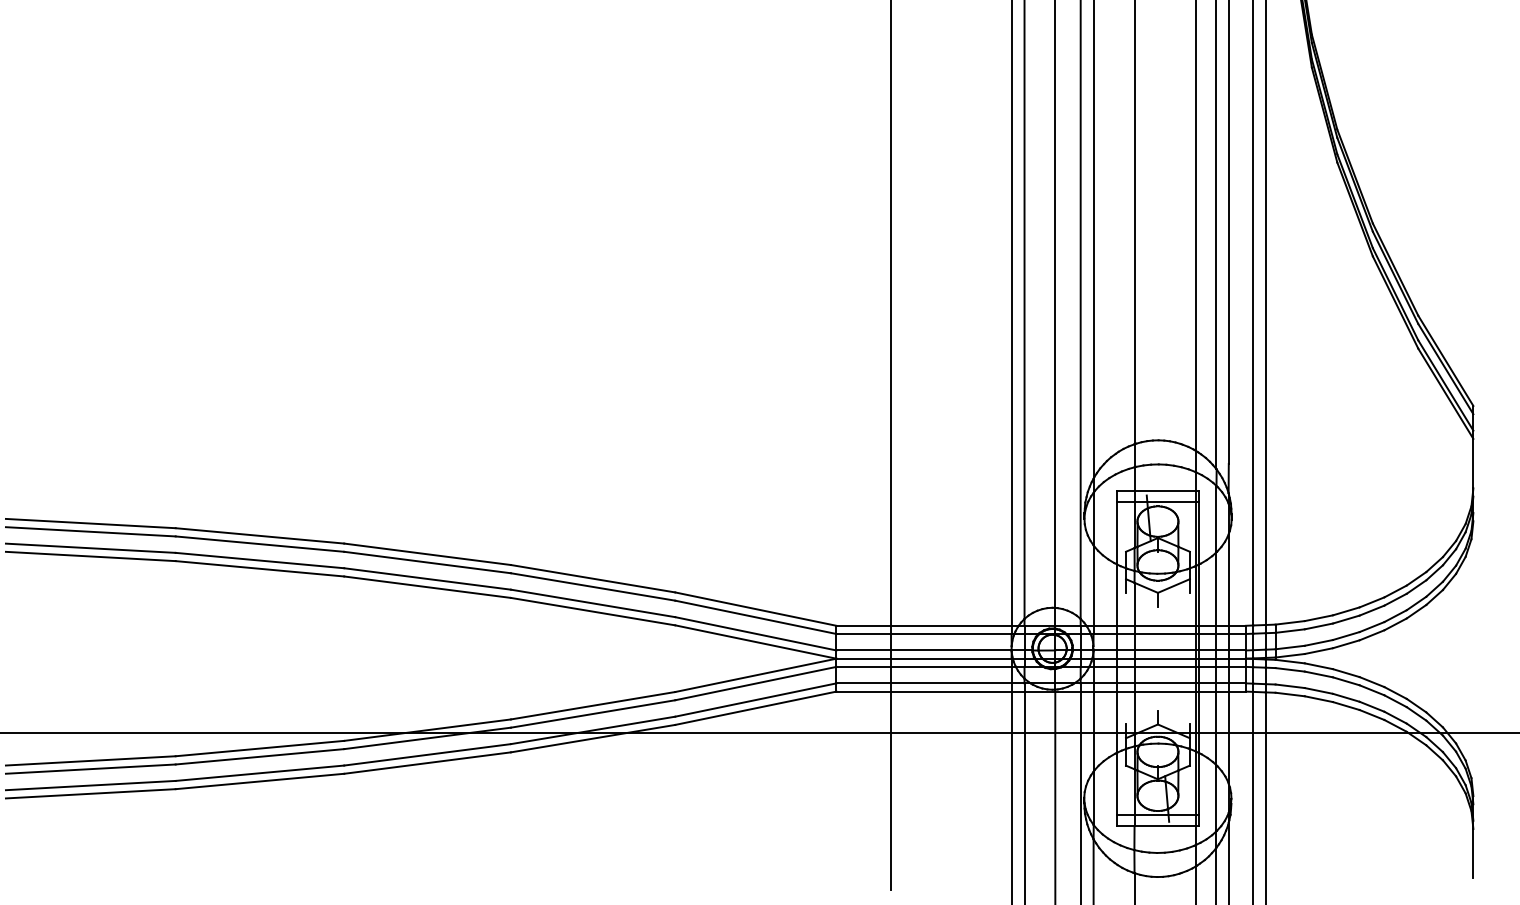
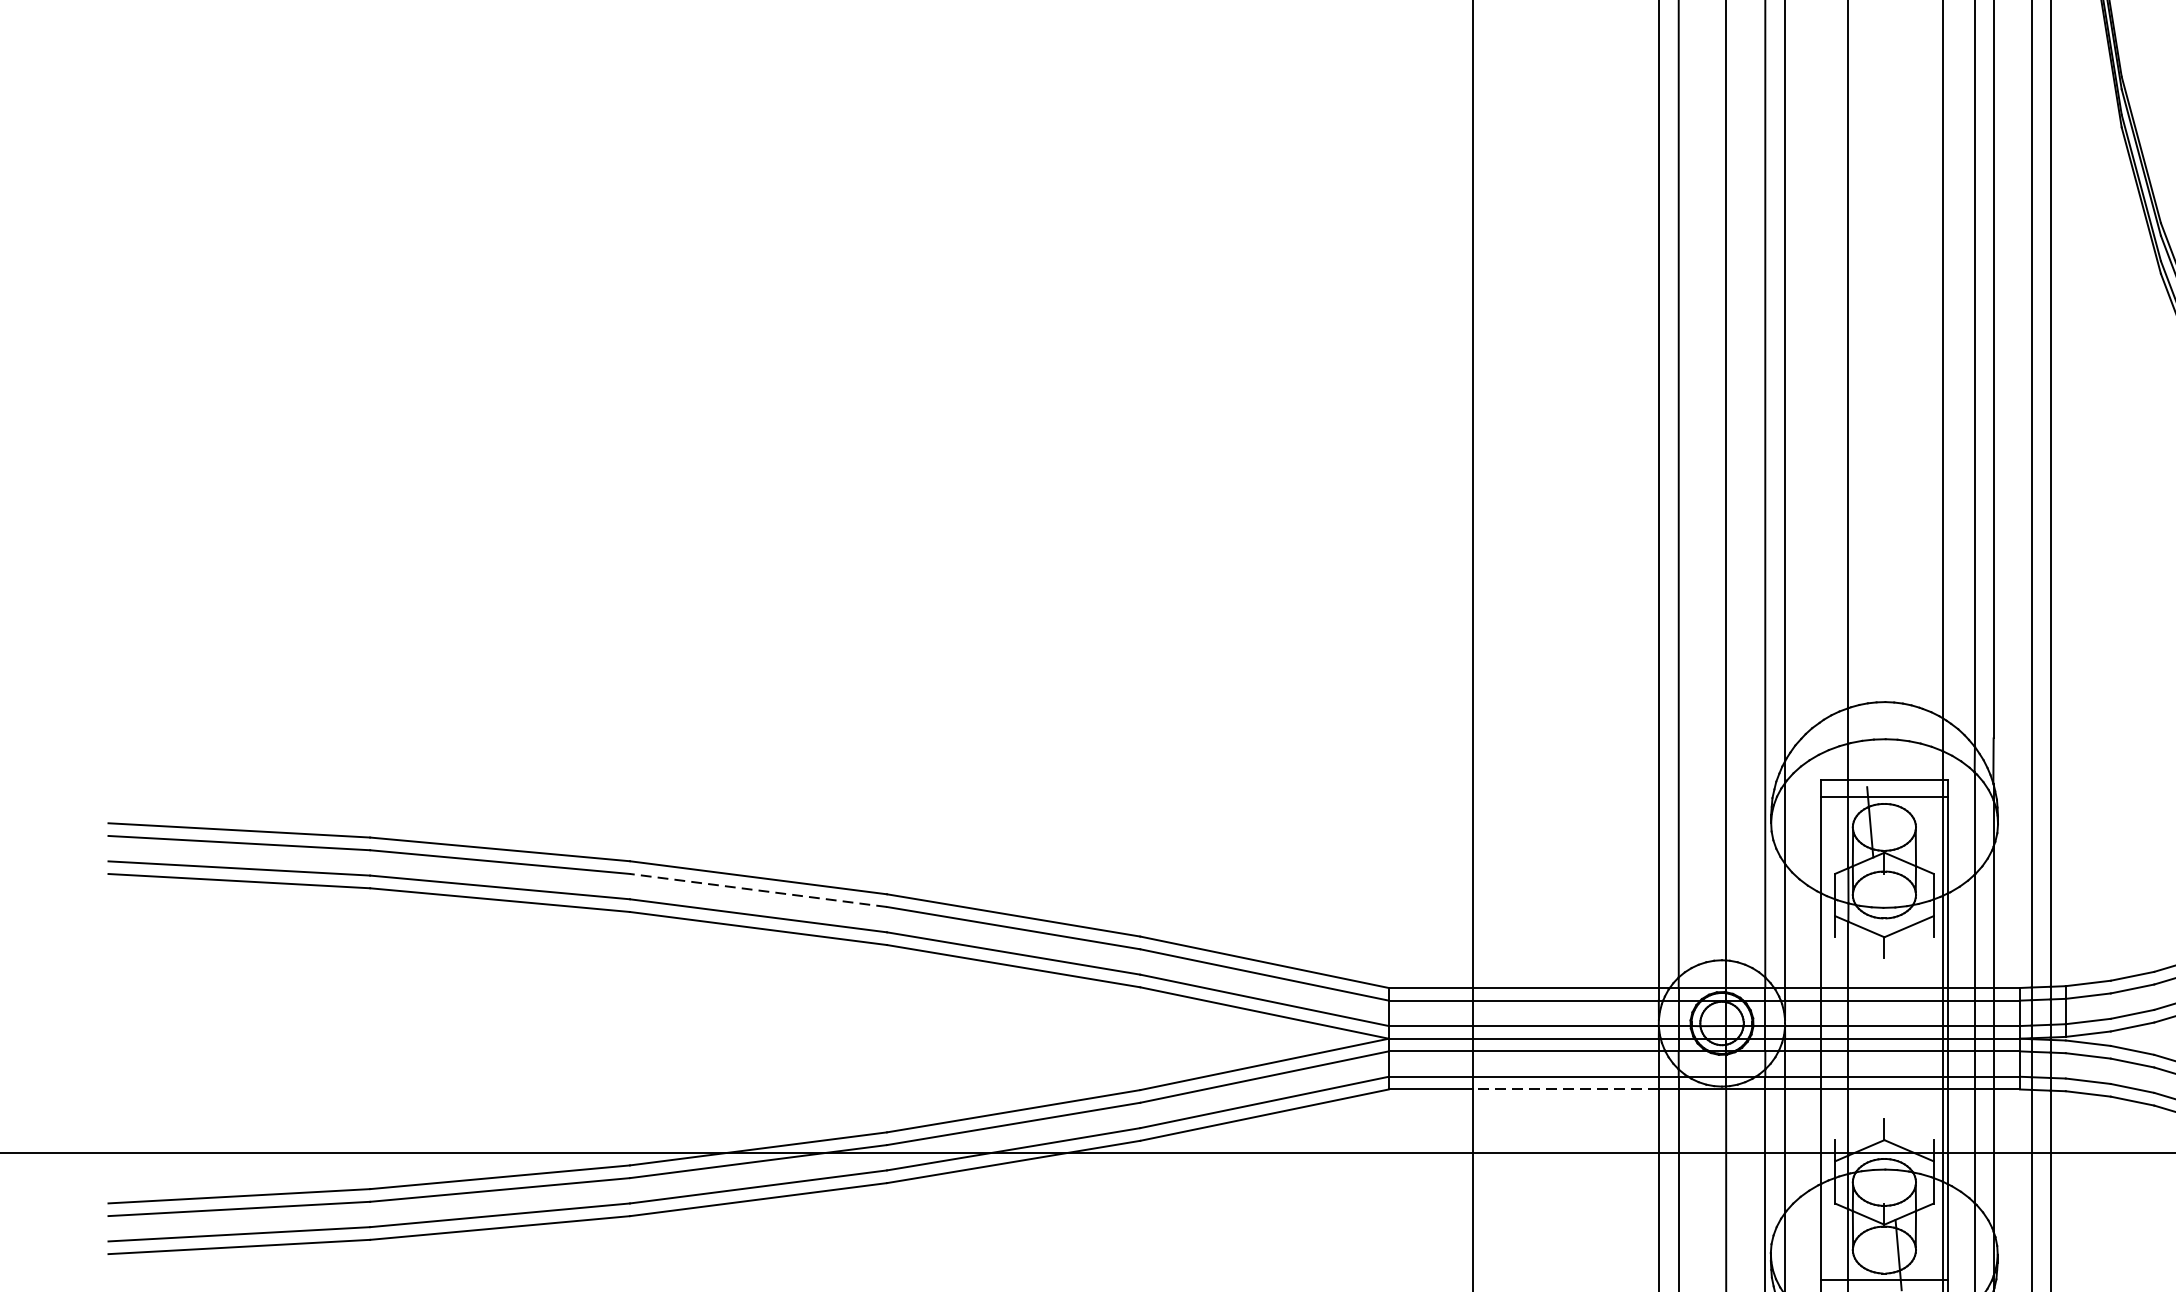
line: (427, 562) -> (758, 890), solid -> dashed
line: (950, 691) -> (1564, 1089), solid -> dashed

